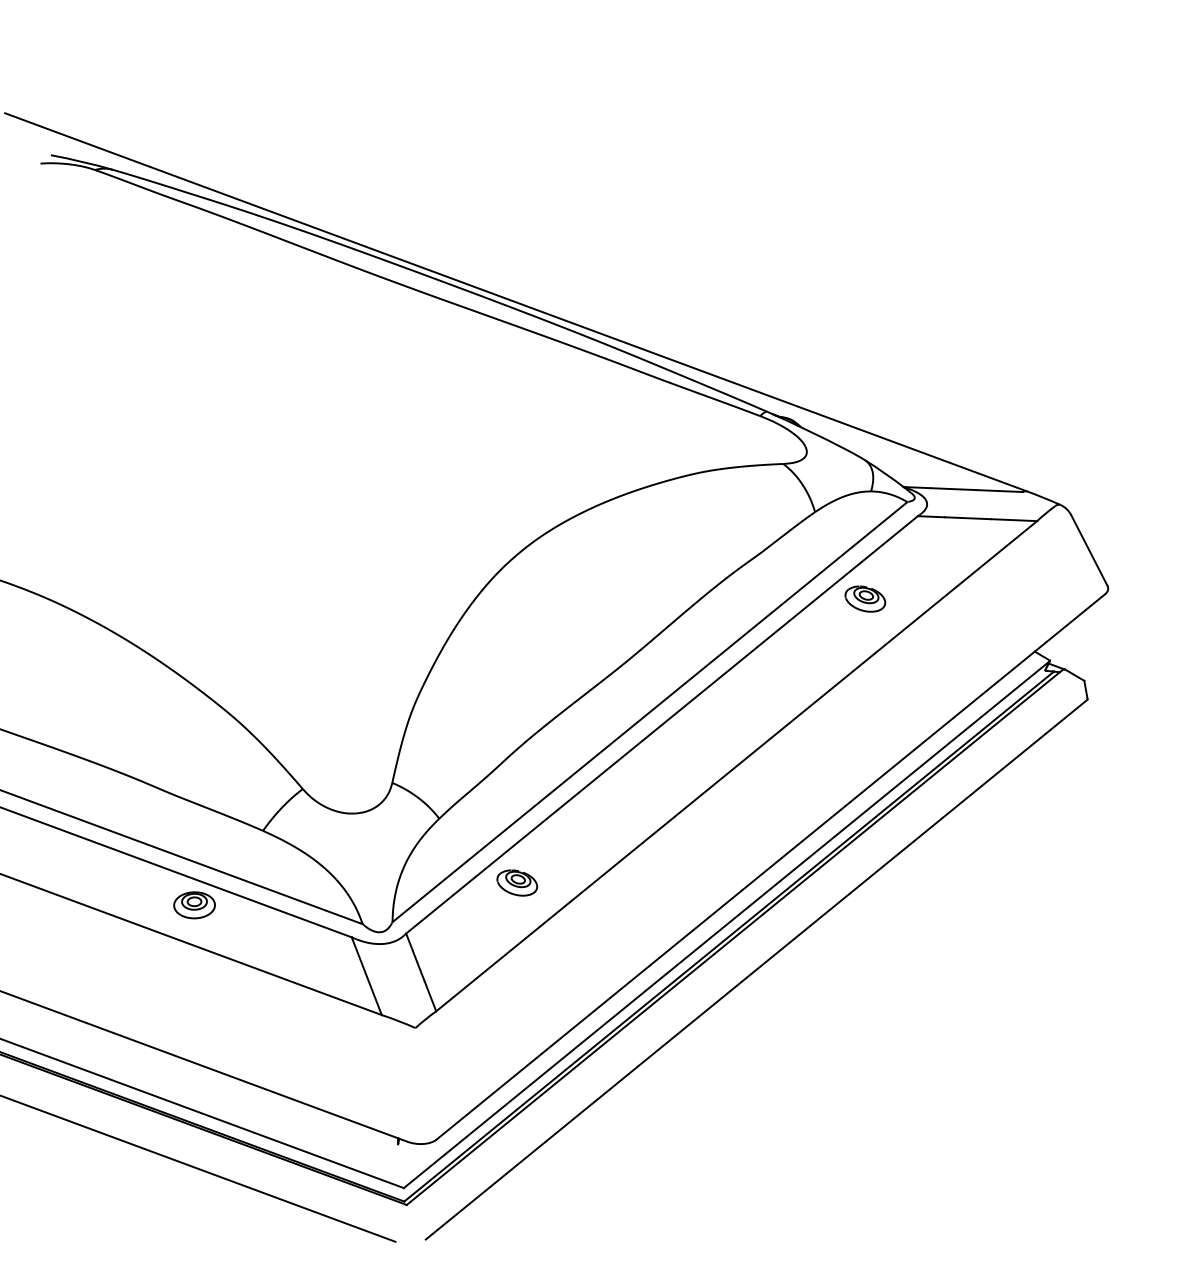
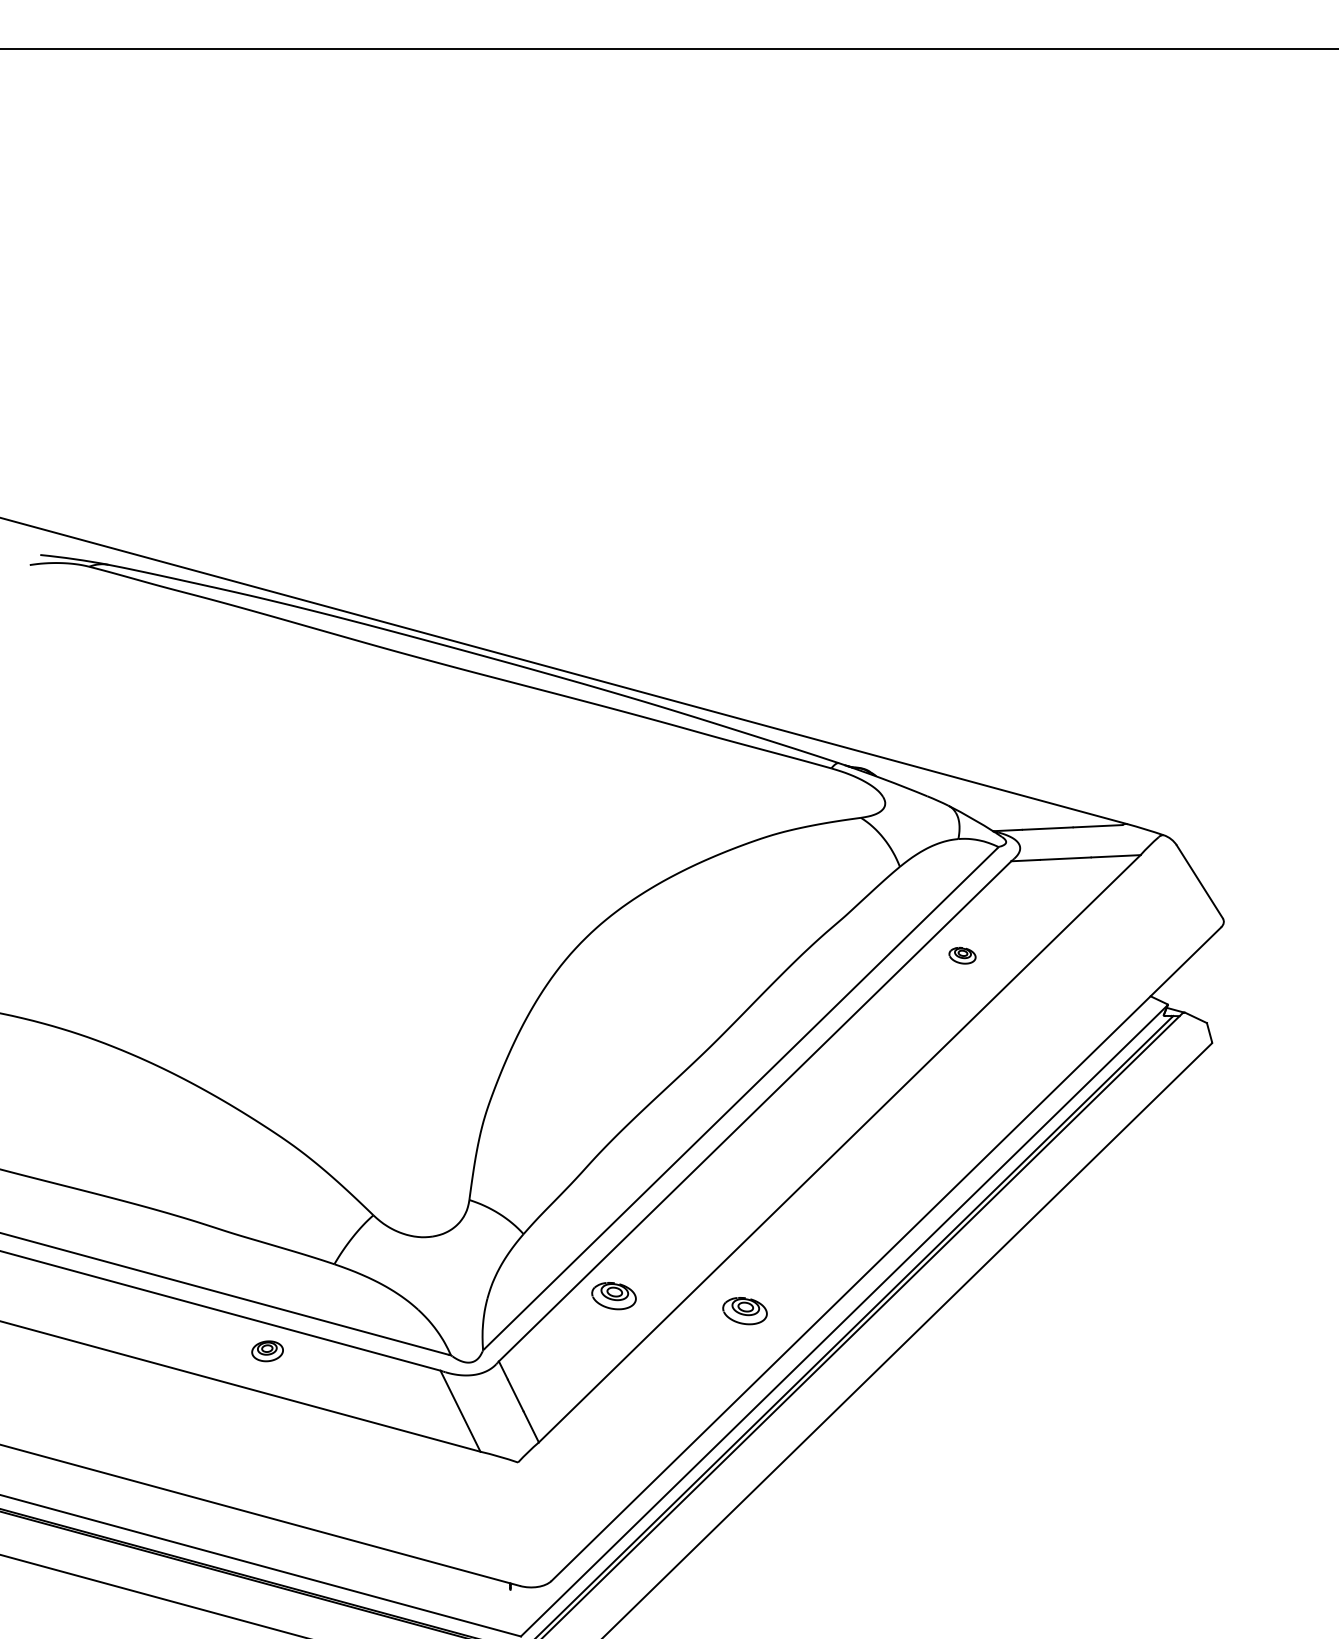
part: (865, 598) -> (962, 955), size x0.6
part: (194, 905) -> (267, 1351), size x0.7
part: (635, 907) -> (744, 1311), added

